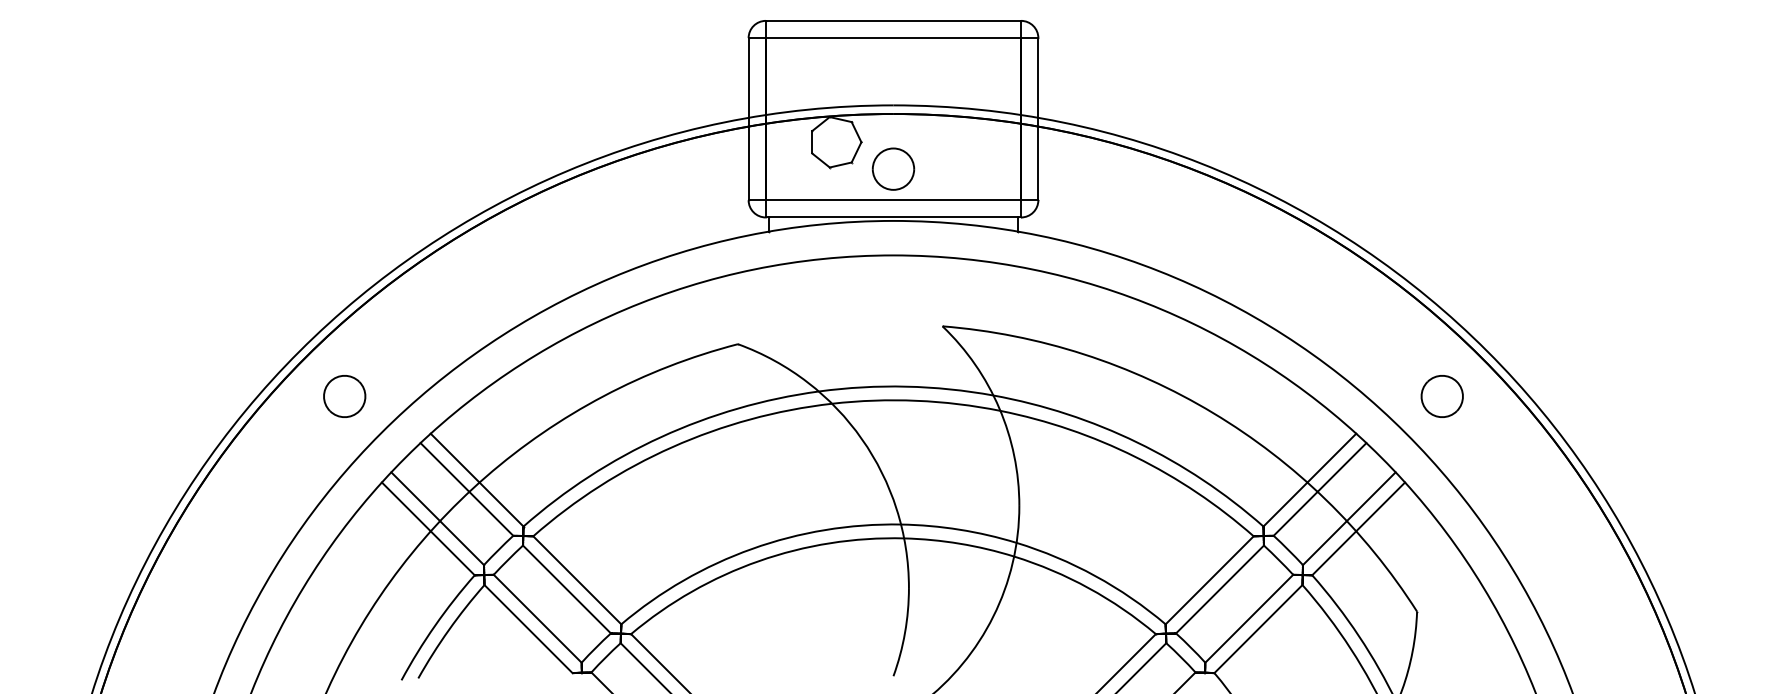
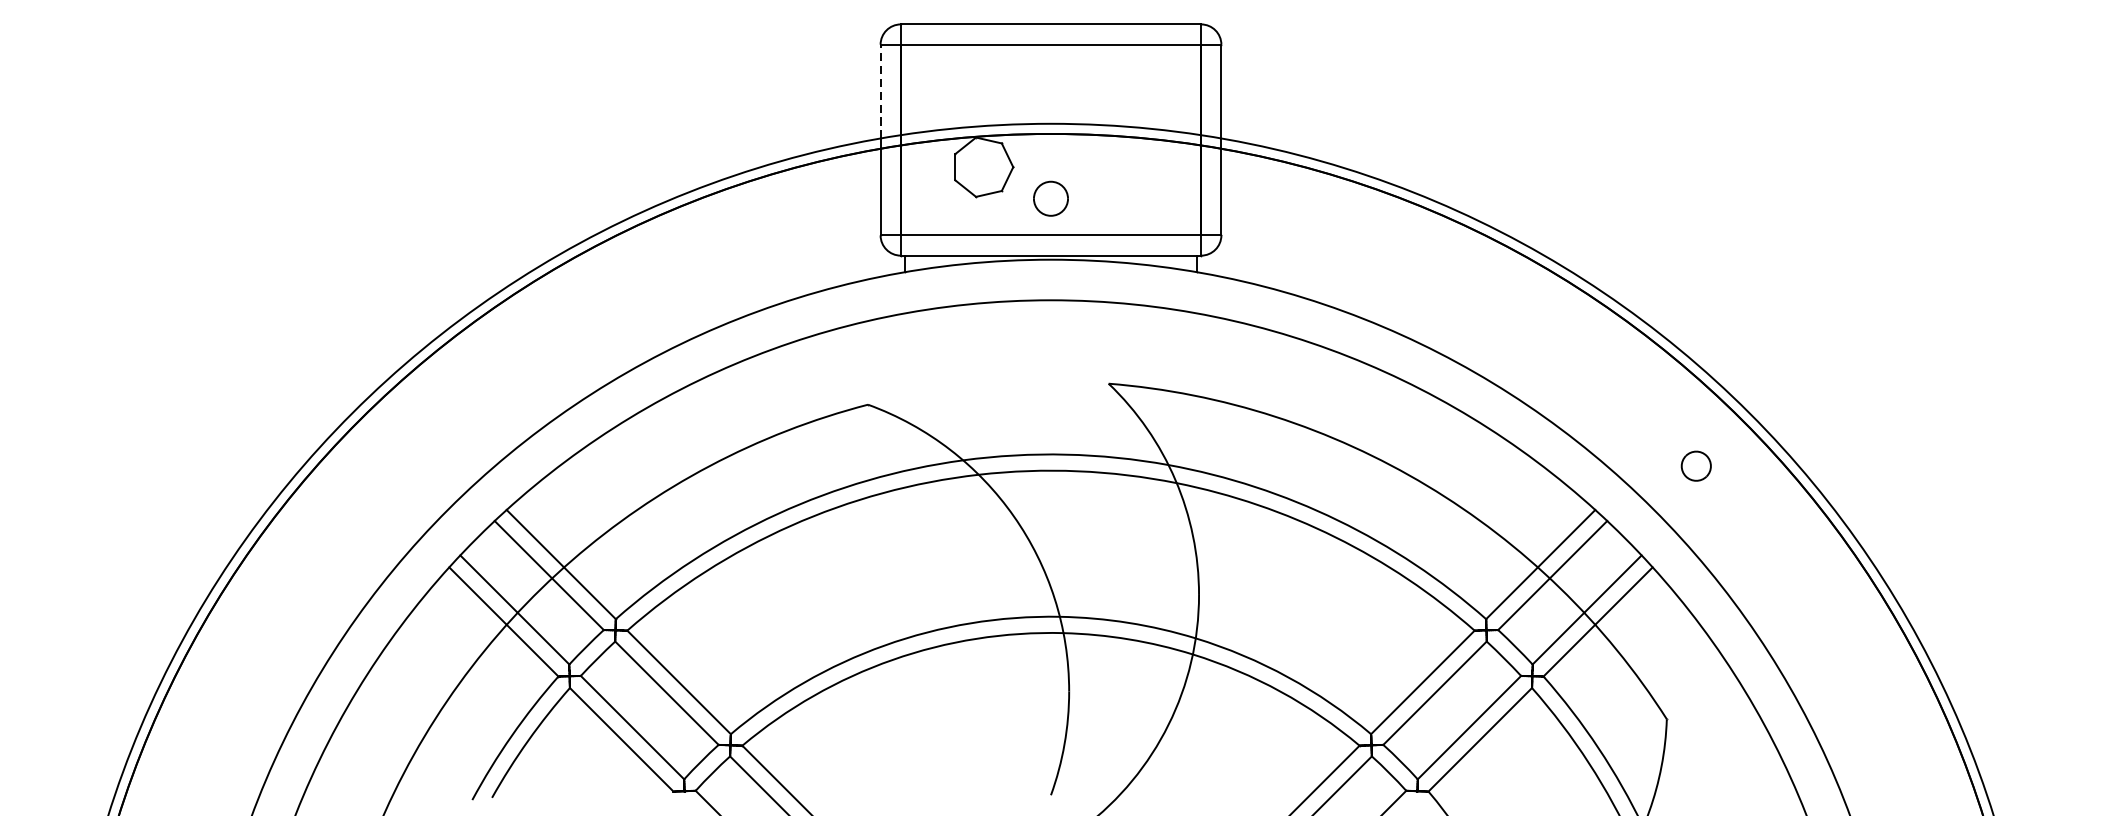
line: (748, 78) -> (880, 92), solid -> dashed
part: (893, 168) -> (1051, 198), size x0.7
part: (344, 396) -> (405, 466), removed
part: (1441, 396) -> (1695, 466), size x0.6

